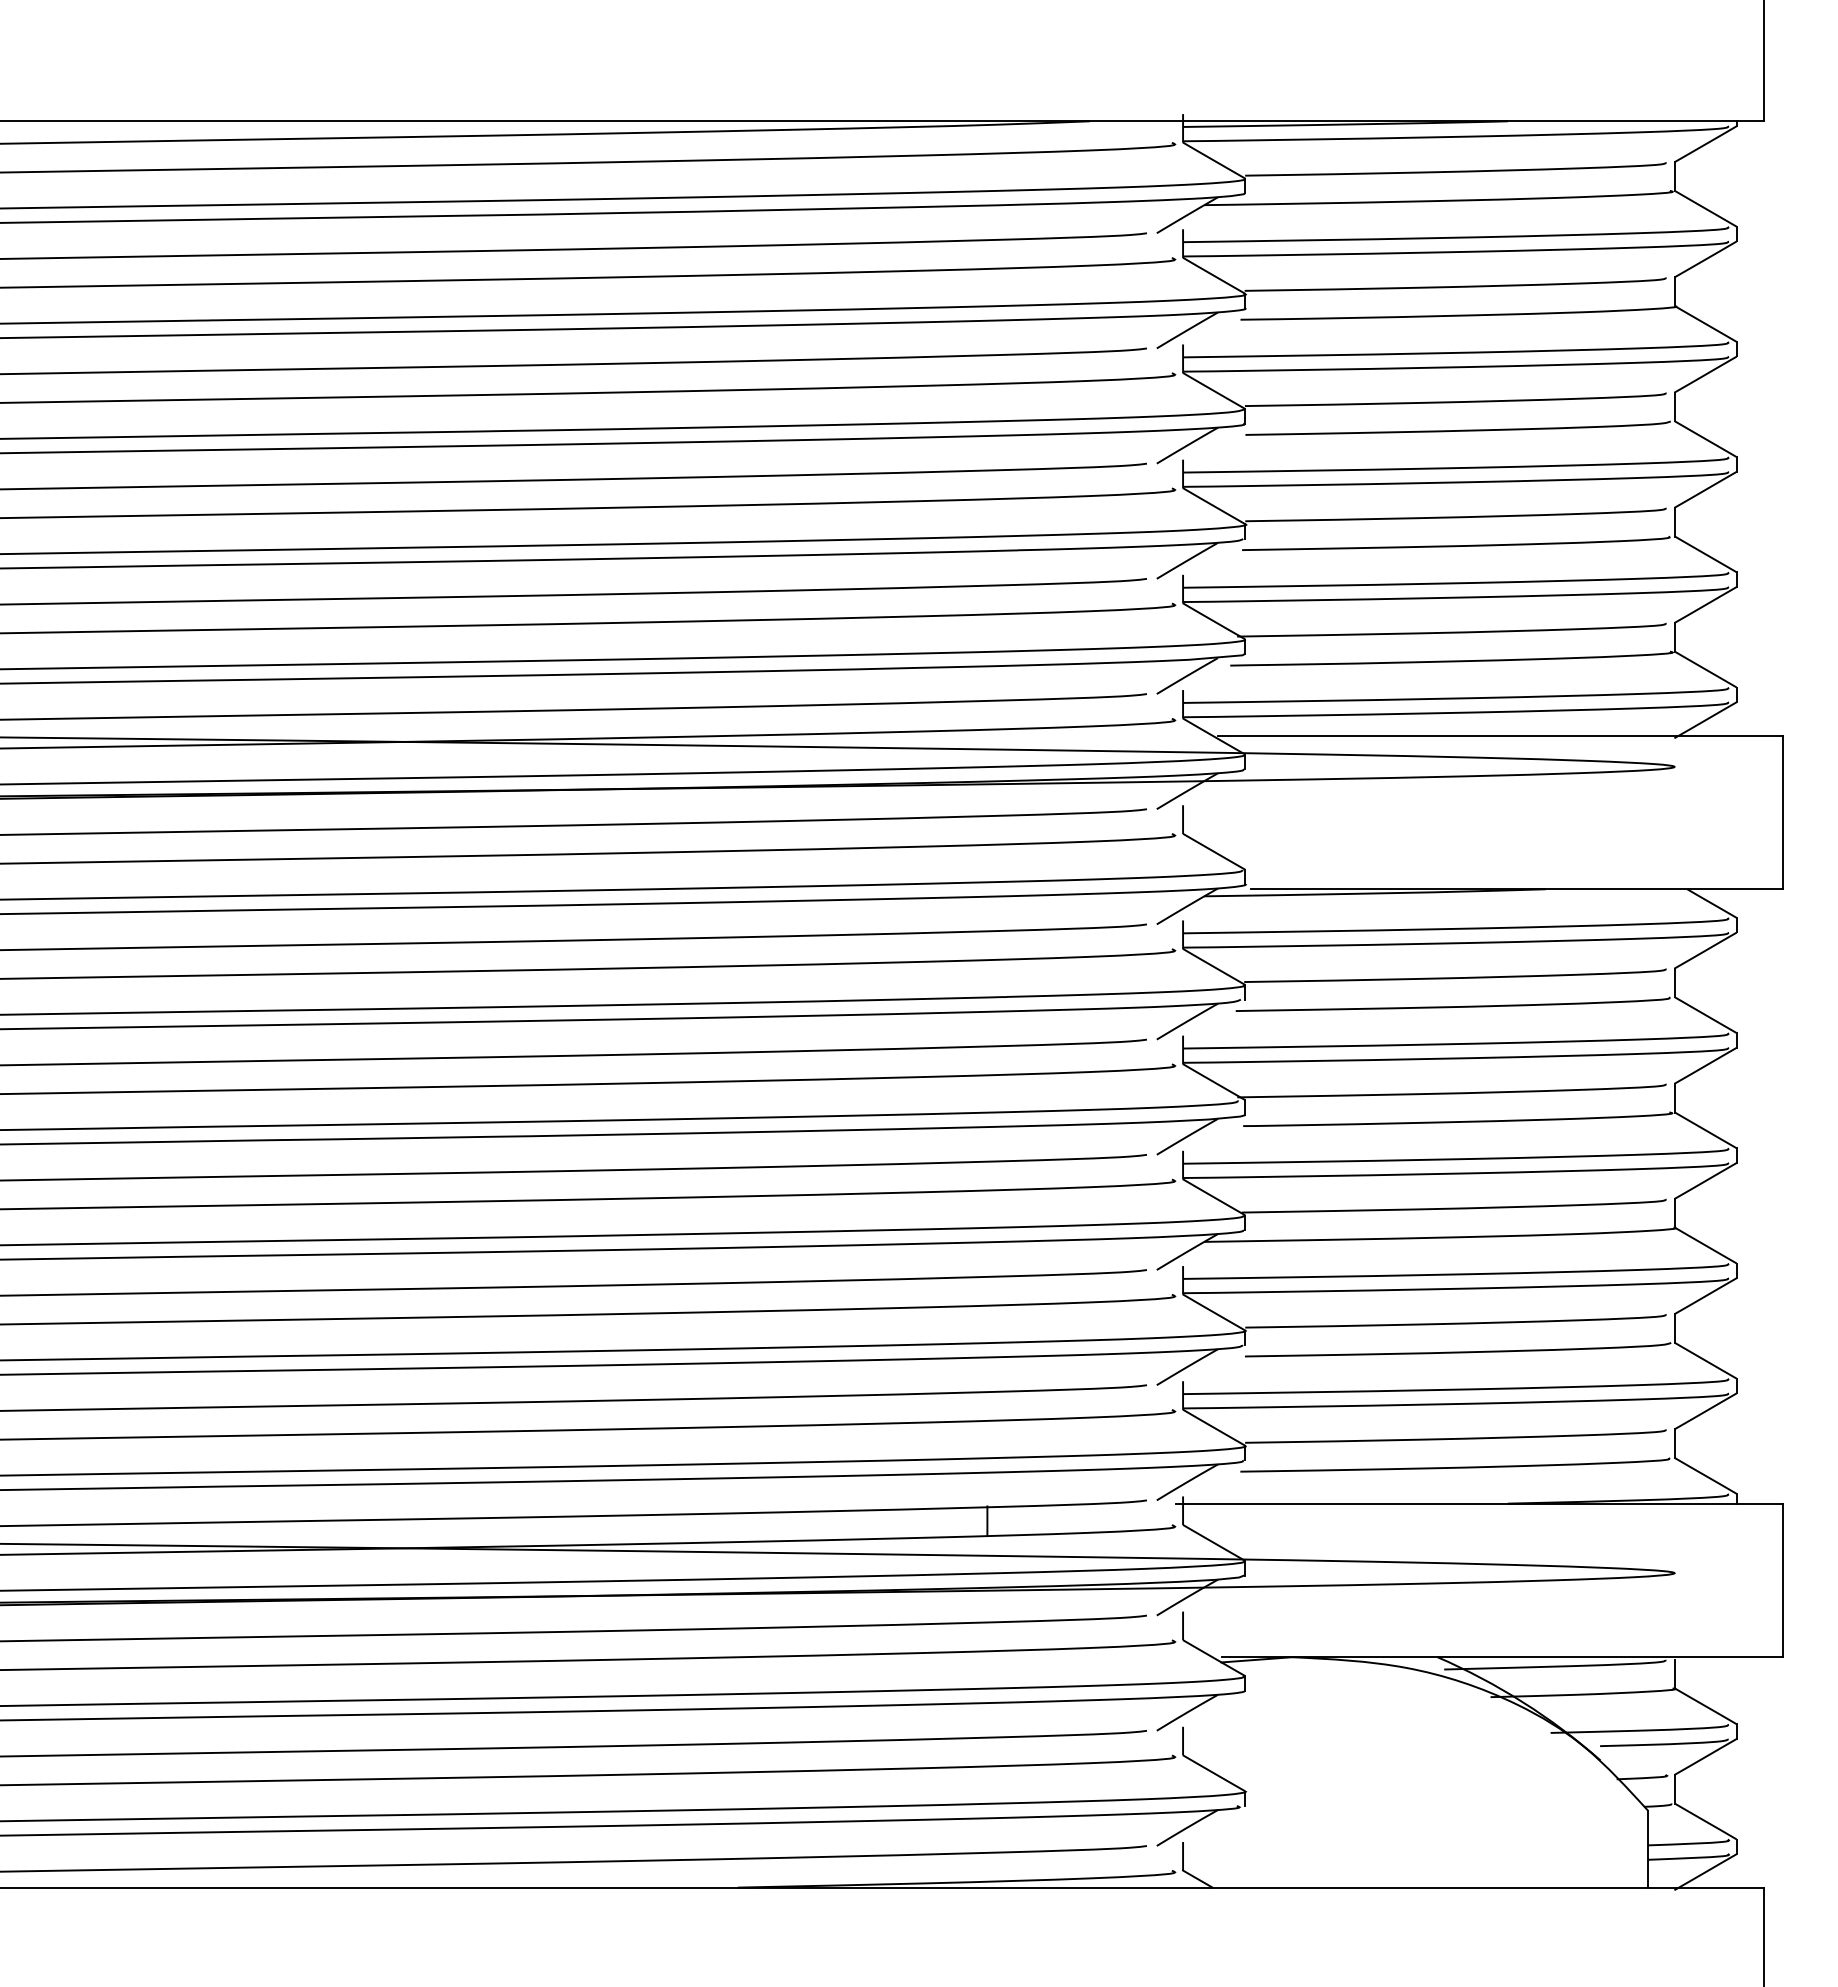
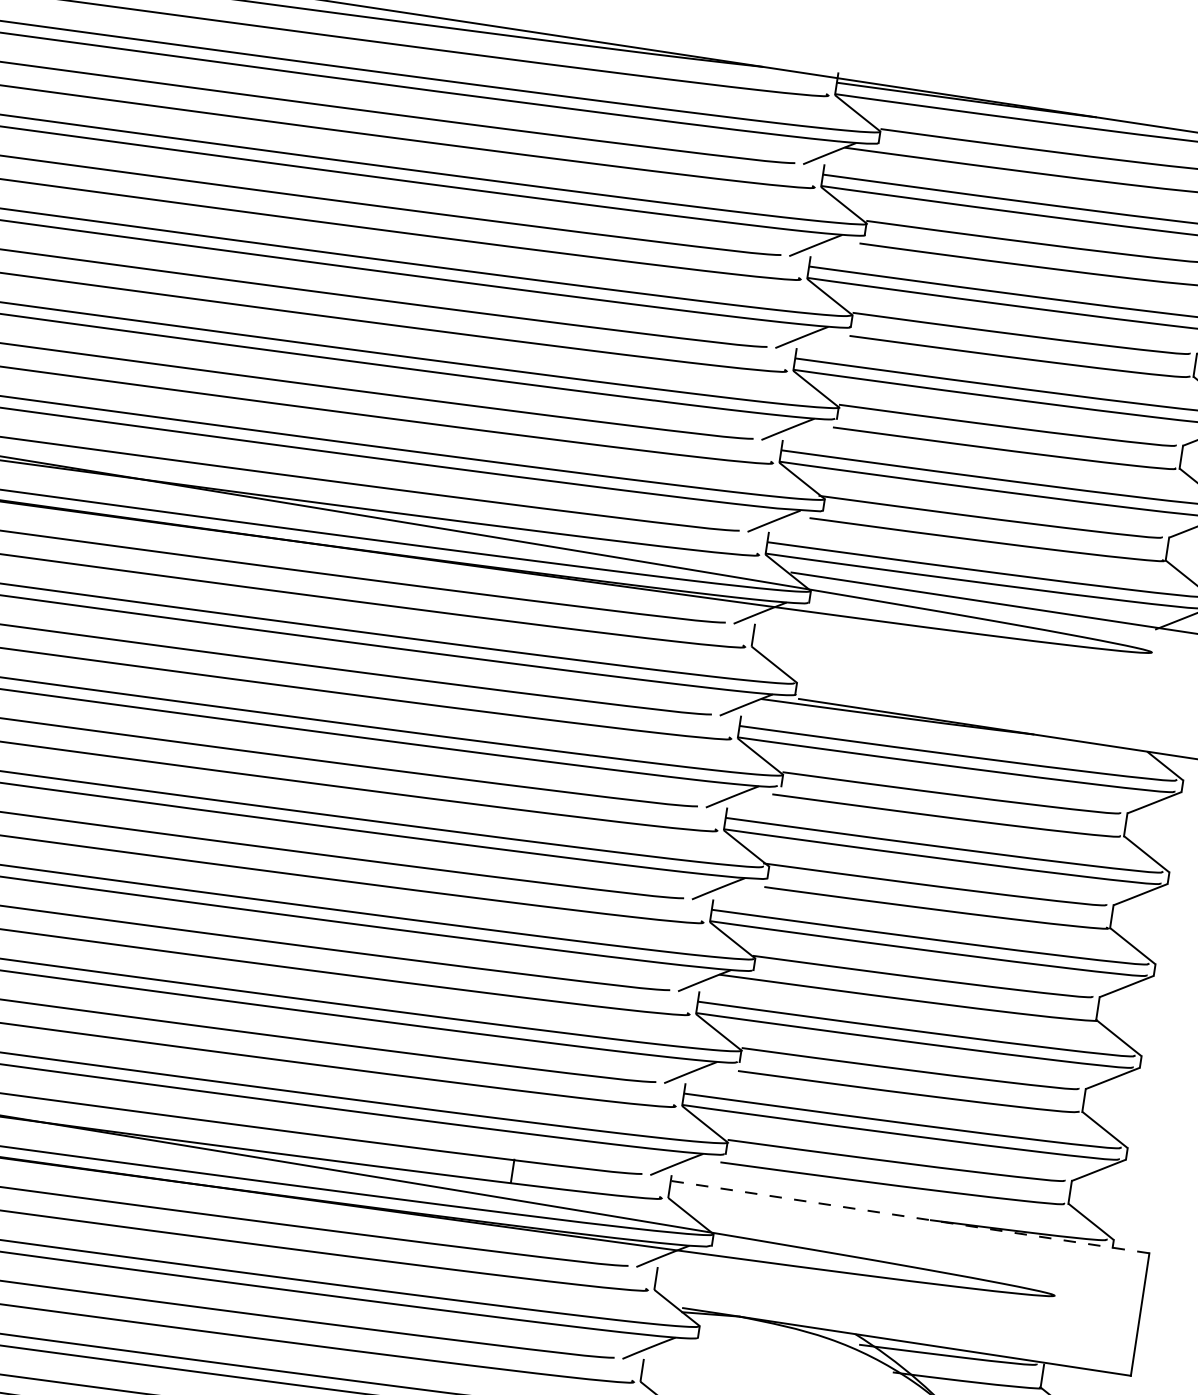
line: (1479, 1503) -> (907, 1216), solid -> dashed

